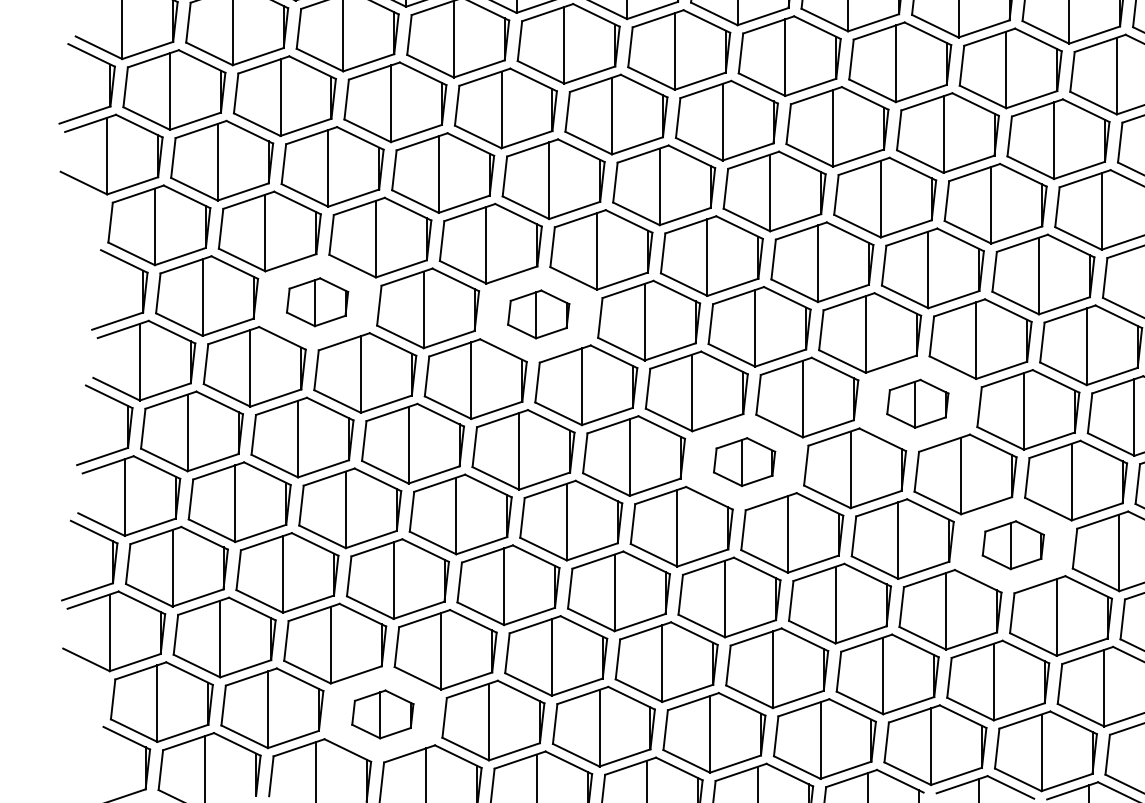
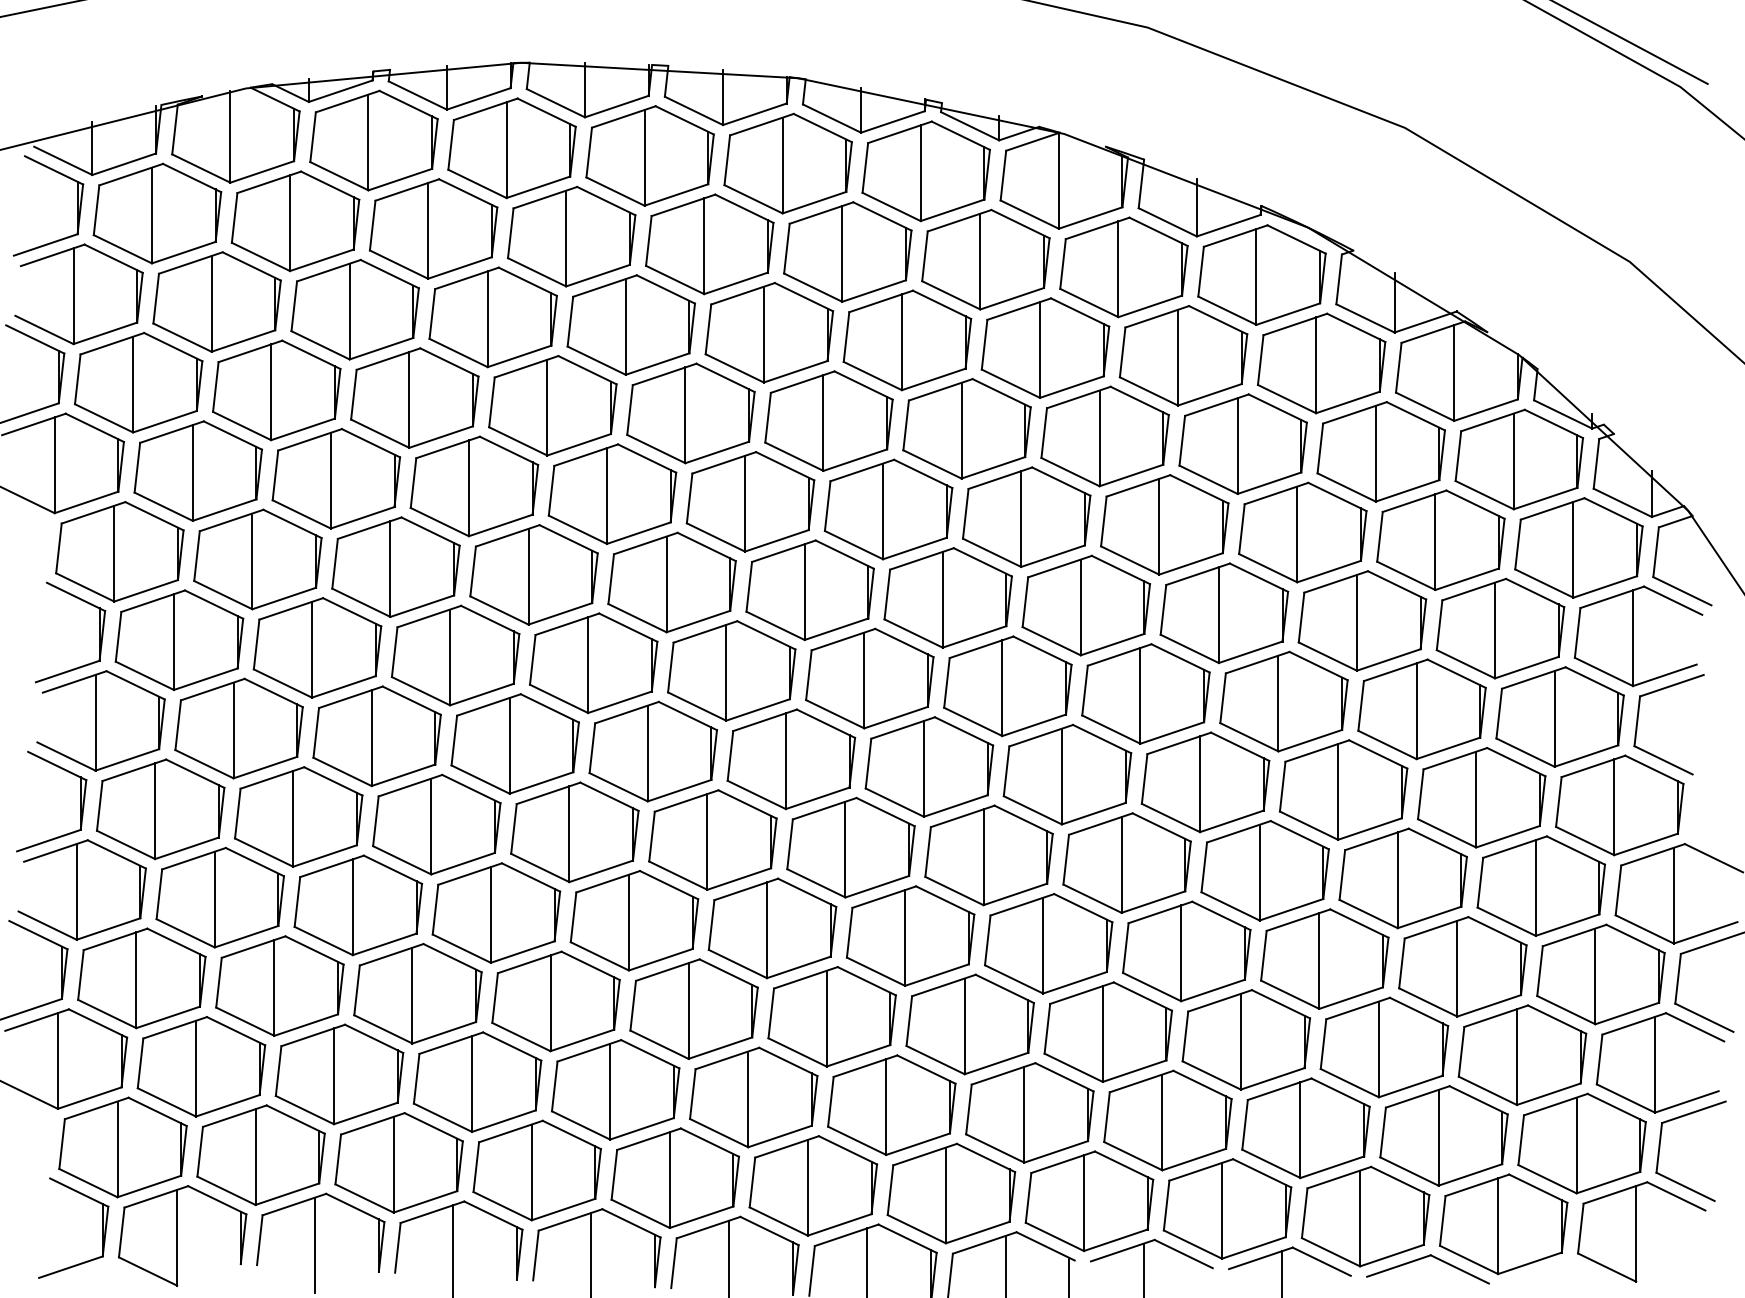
part: (317, 301) -> (317, 647), size x1.67
part: (538, 313) -> (593, 662), size x1.67
part: (917, 403) -> (1067, 774), size x1.67
part: (744, 462) -> (850, 847), size x1.67
part: (1013, 545) -> (1186, 951), size x1.67
part: (382, 714) -> (398, 1162), size x1.67

